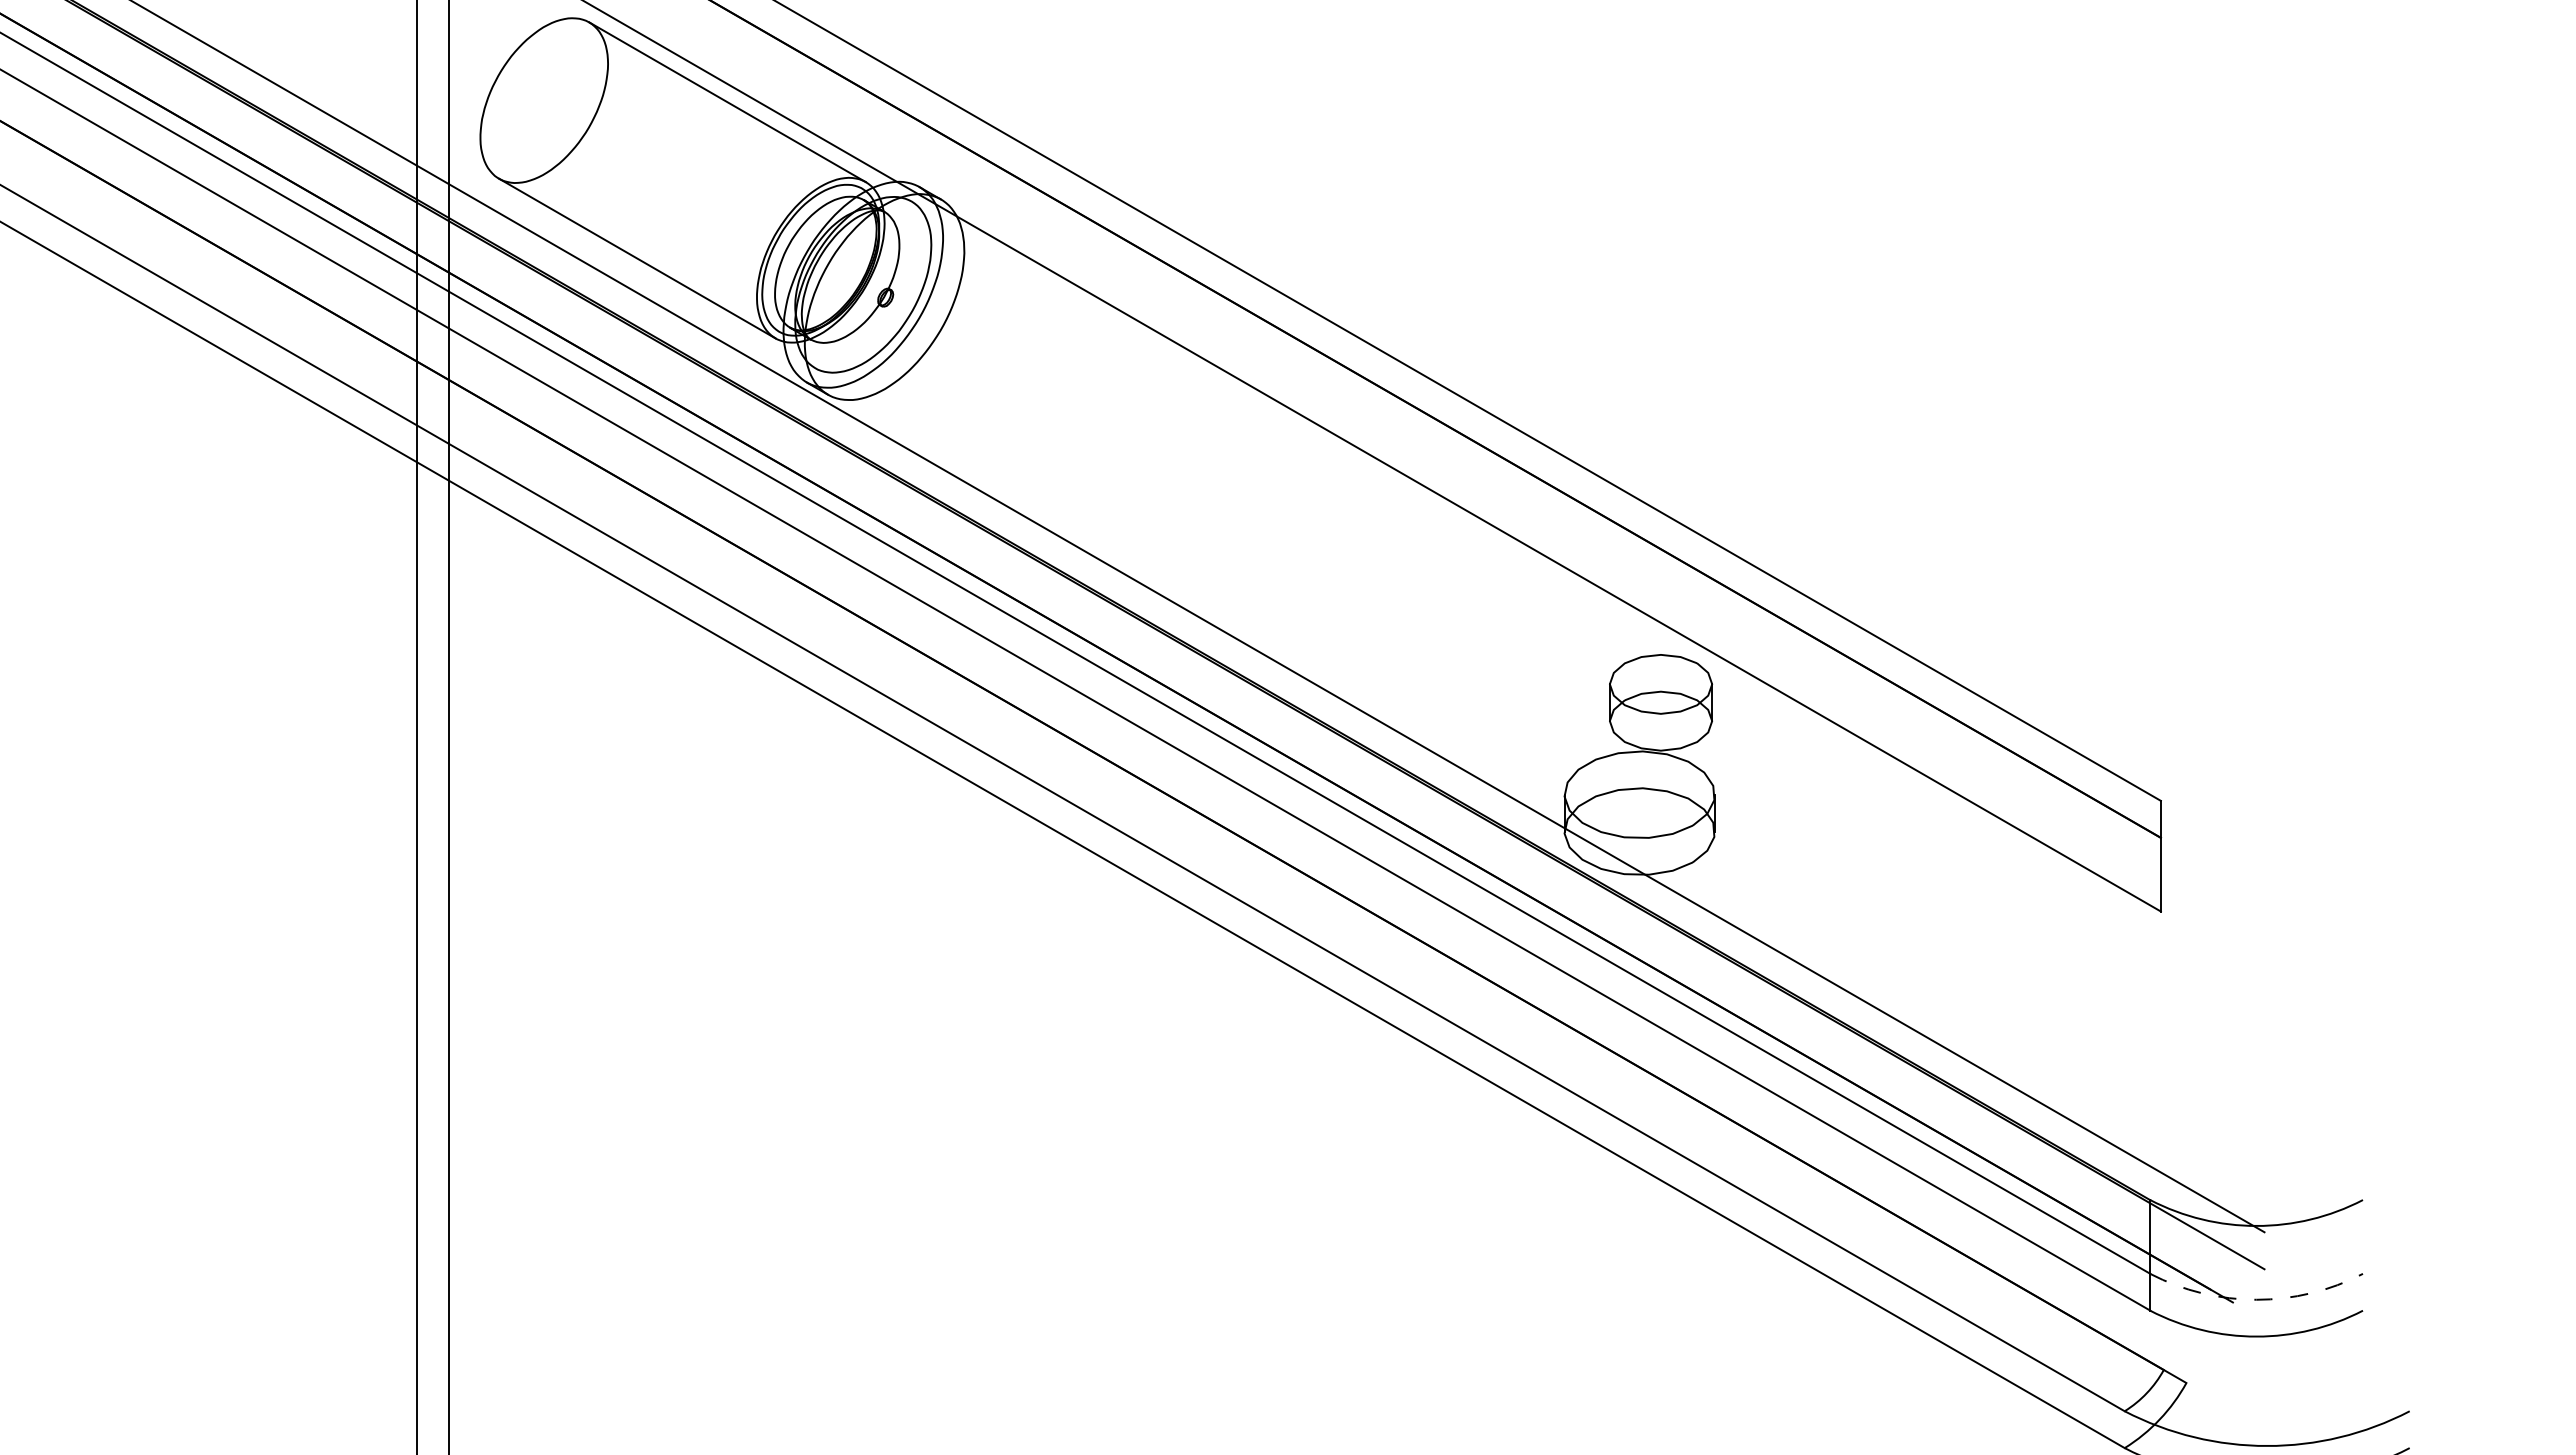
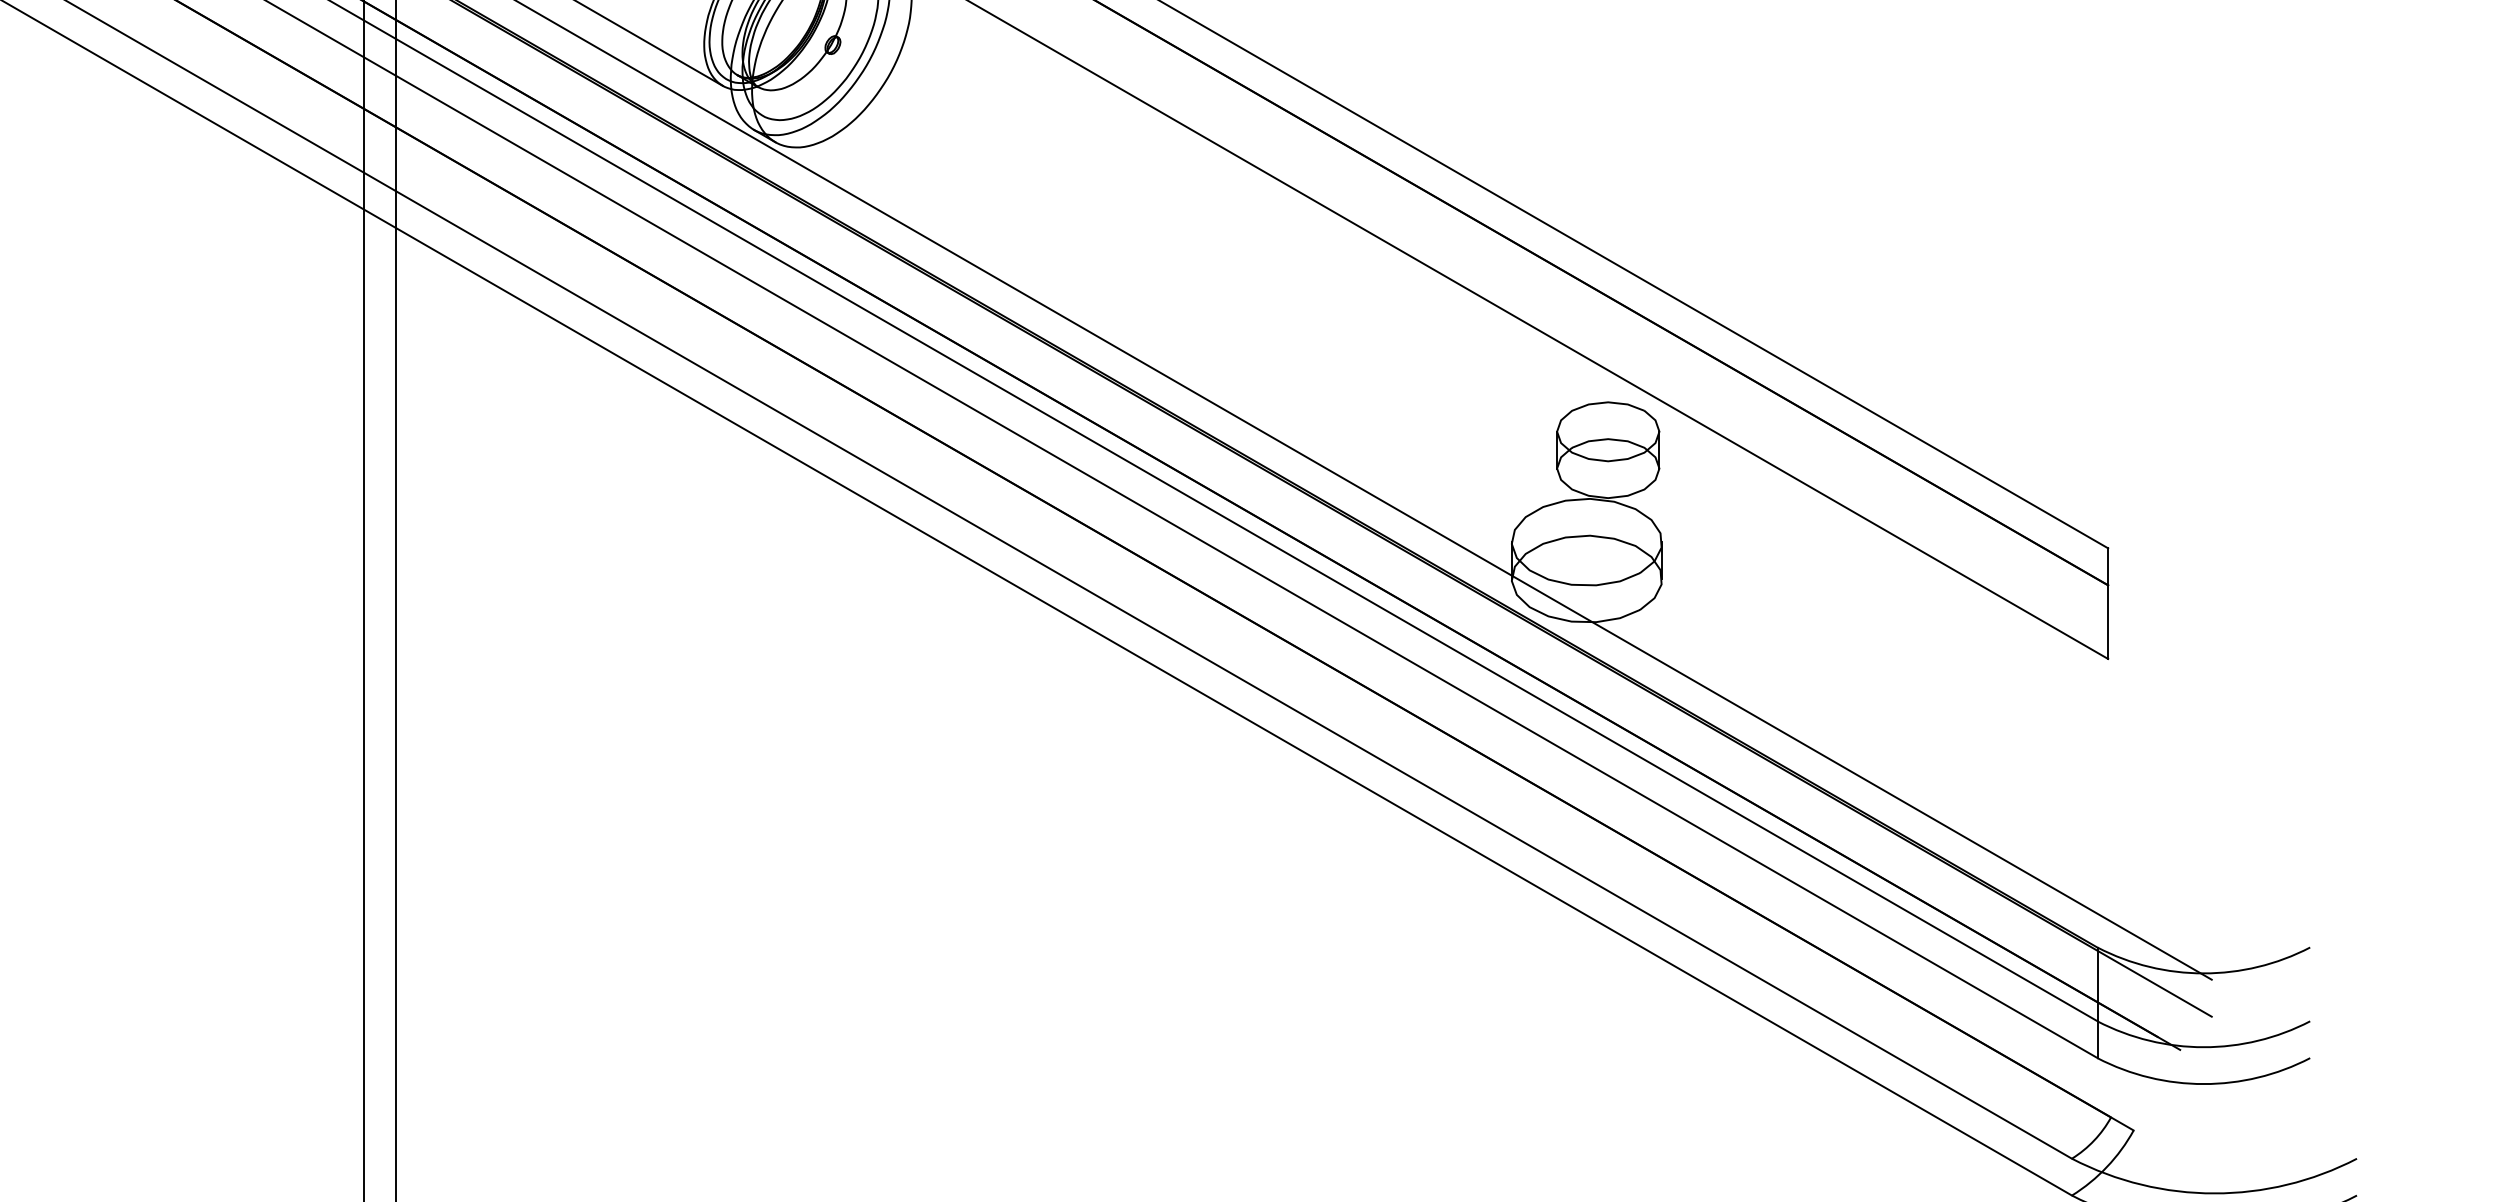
arc: (2256, 1299) -> (2203, 1046), dashed -> solid

